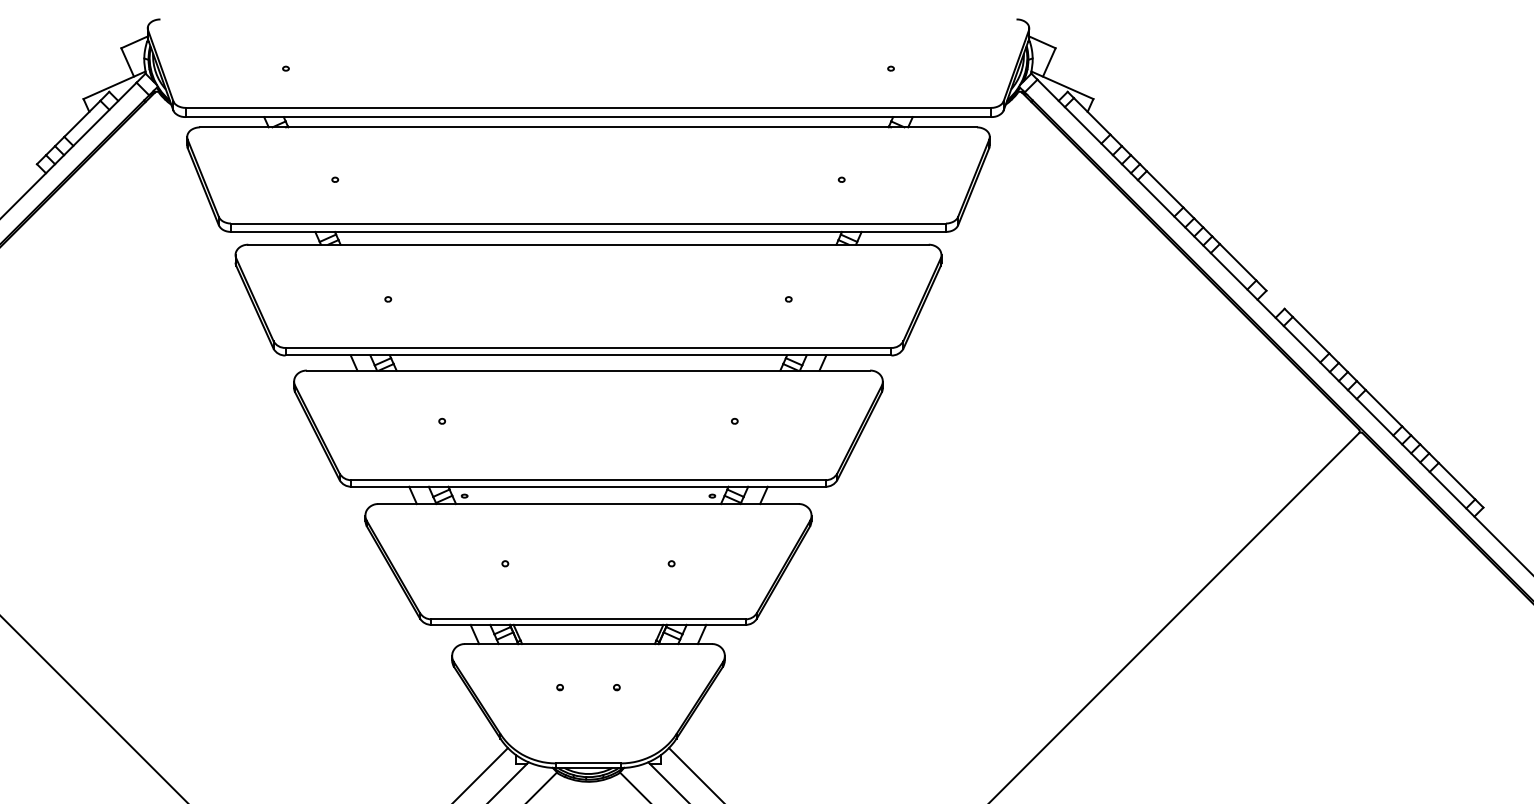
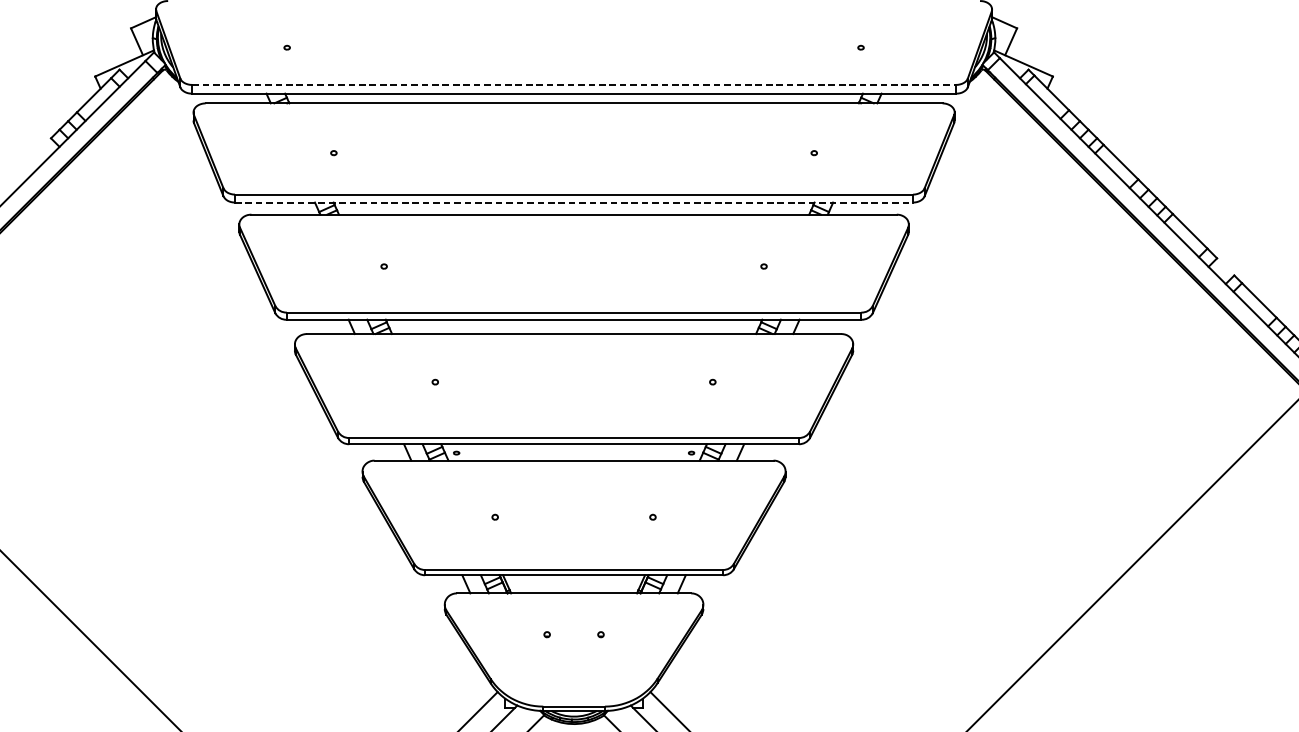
line: (588, 107) -> (574, 84), solid -> dashed
line: (588, 231) -> (574, 202), solid -> dashed

